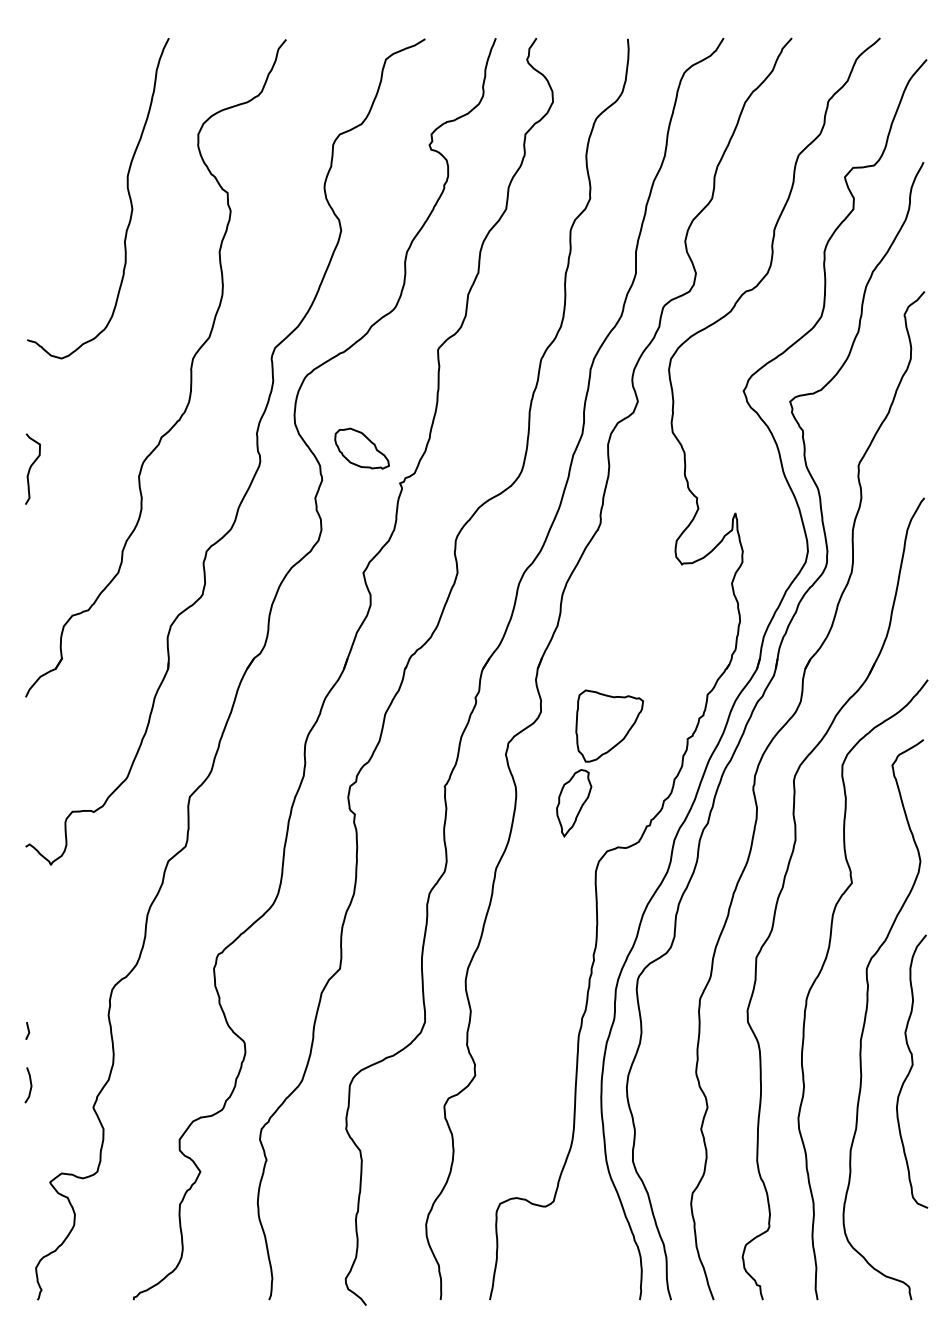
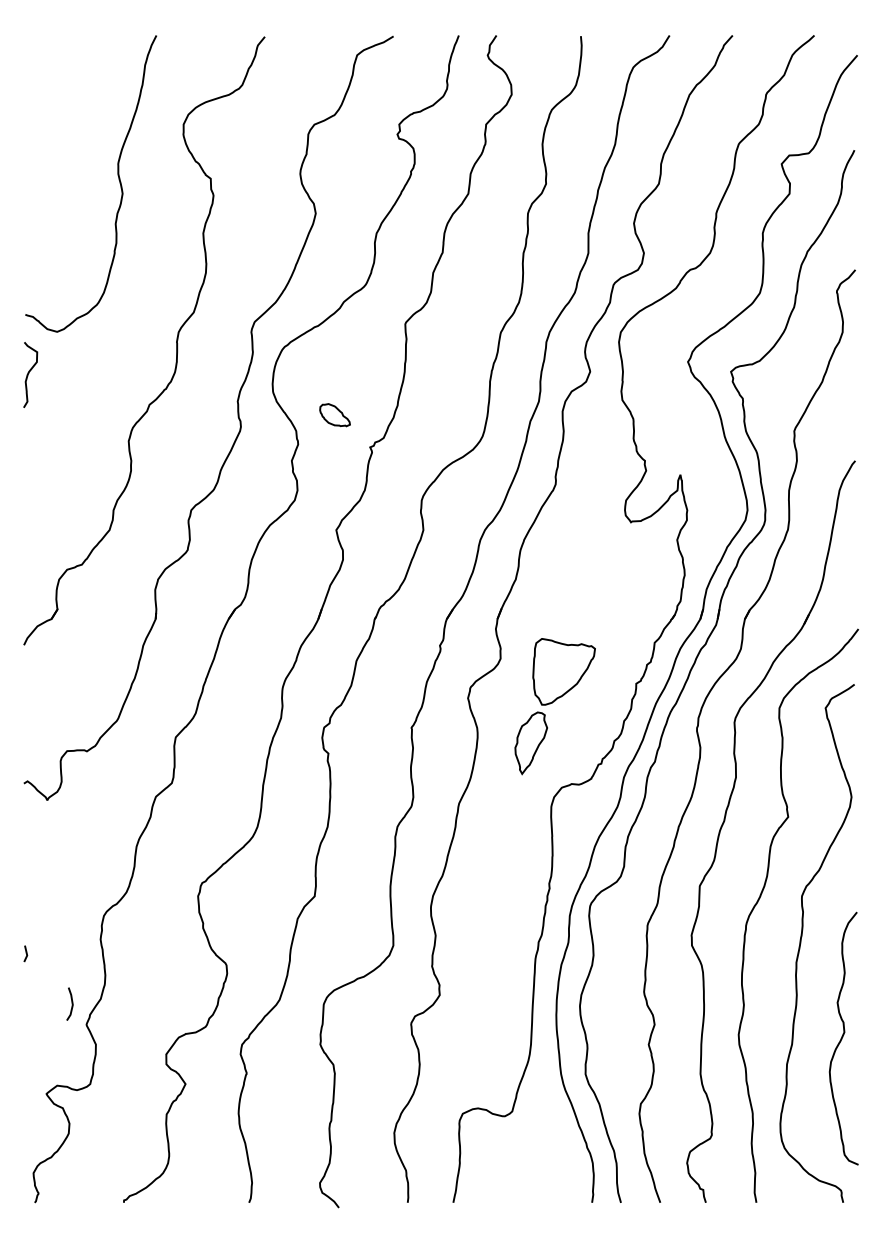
part: (361, 448) -> (334, 415), size x0.6
curve: (31, 467) -> (29, 373), moved
curve: (911, 1070) -> (843, 1037), moved
line: (30, 1085) -> (71, 1004), moved

